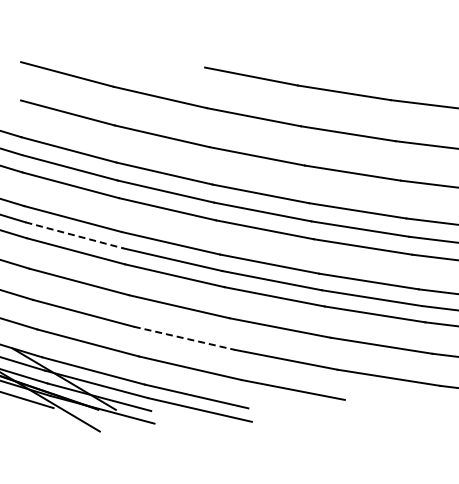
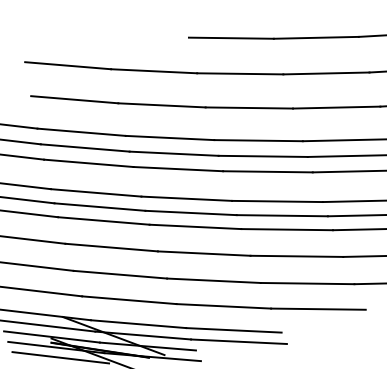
line: (74, 235) -> (100, 207), dashed -> solid
line: (185, 338) -> (214, 280), dashed -> solid

